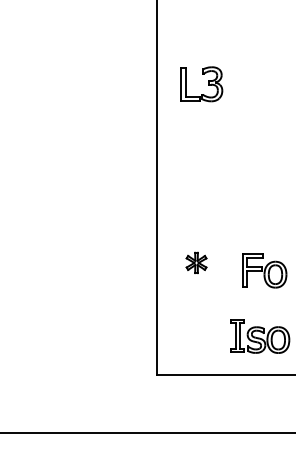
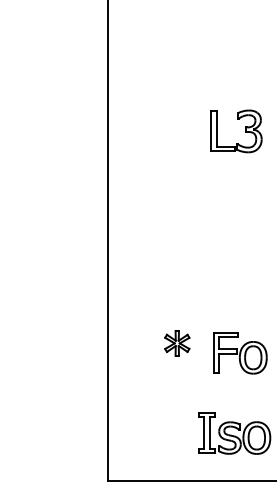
part: (208, 84) -> (244, 131), moved
part: (196, 262) -> (177, 342), moved

